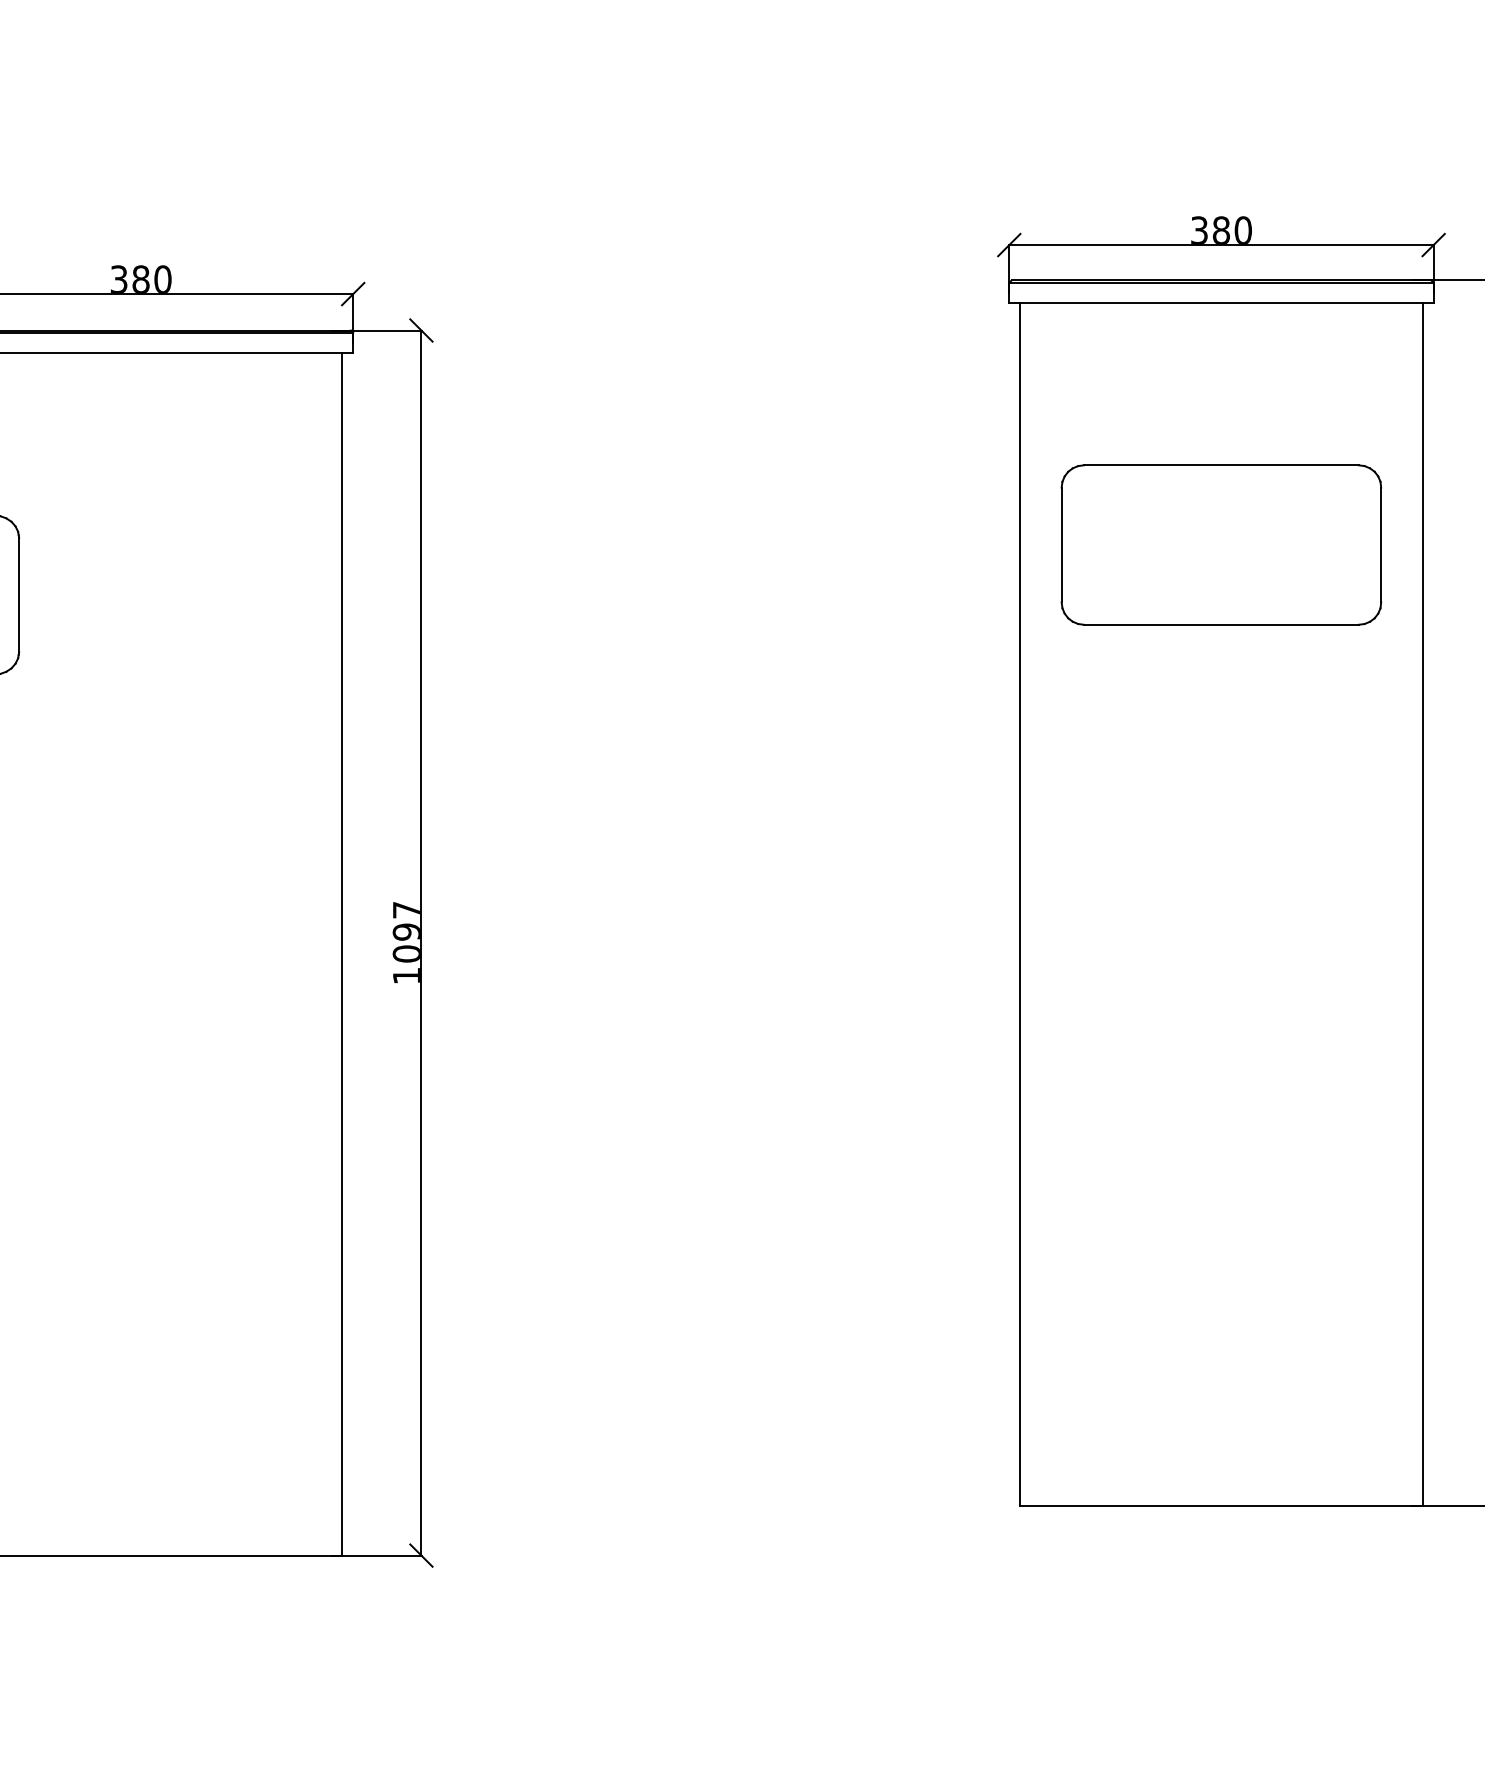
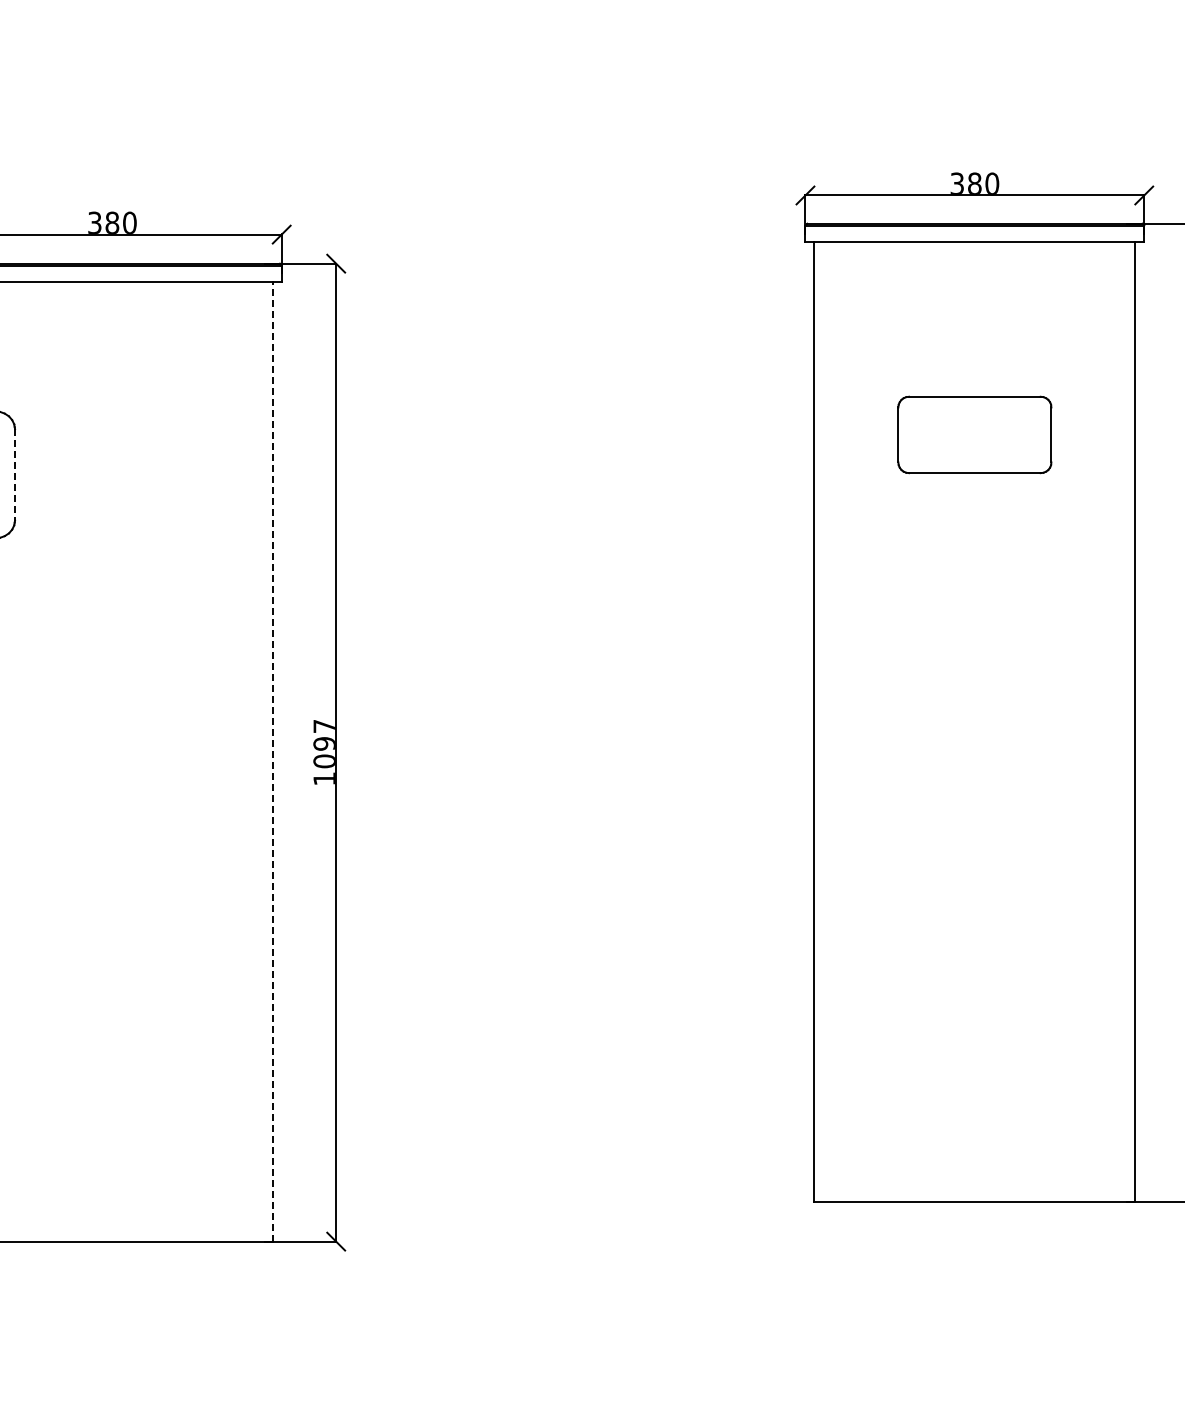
part: (1221, 544) -> (974, 434), size x0.6
line: (19, 594) -> (15, 474), solid -> dashed
line: (341, 954) -> (272, 761), solid -> dashed

